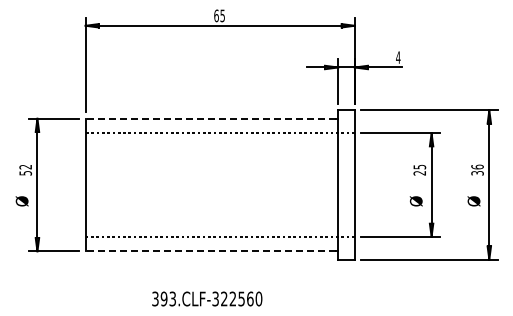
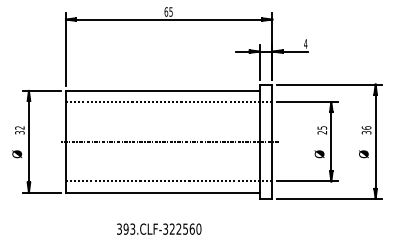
line: (210, 118) -> (161, 90), dashed -> solid
text: (24, 173) -> (19, 132), 52 -> 32
line: (220, 185) -> (169, 142), added
line: (210, 251) -> (161, 192), dashed -> solid

